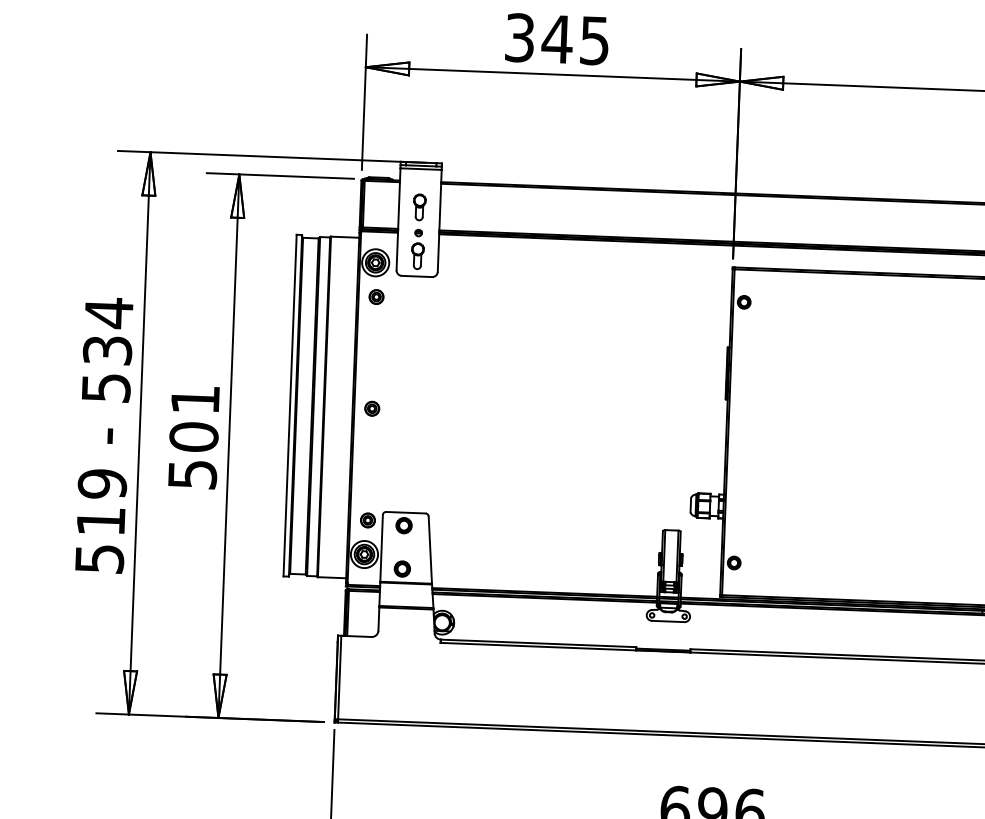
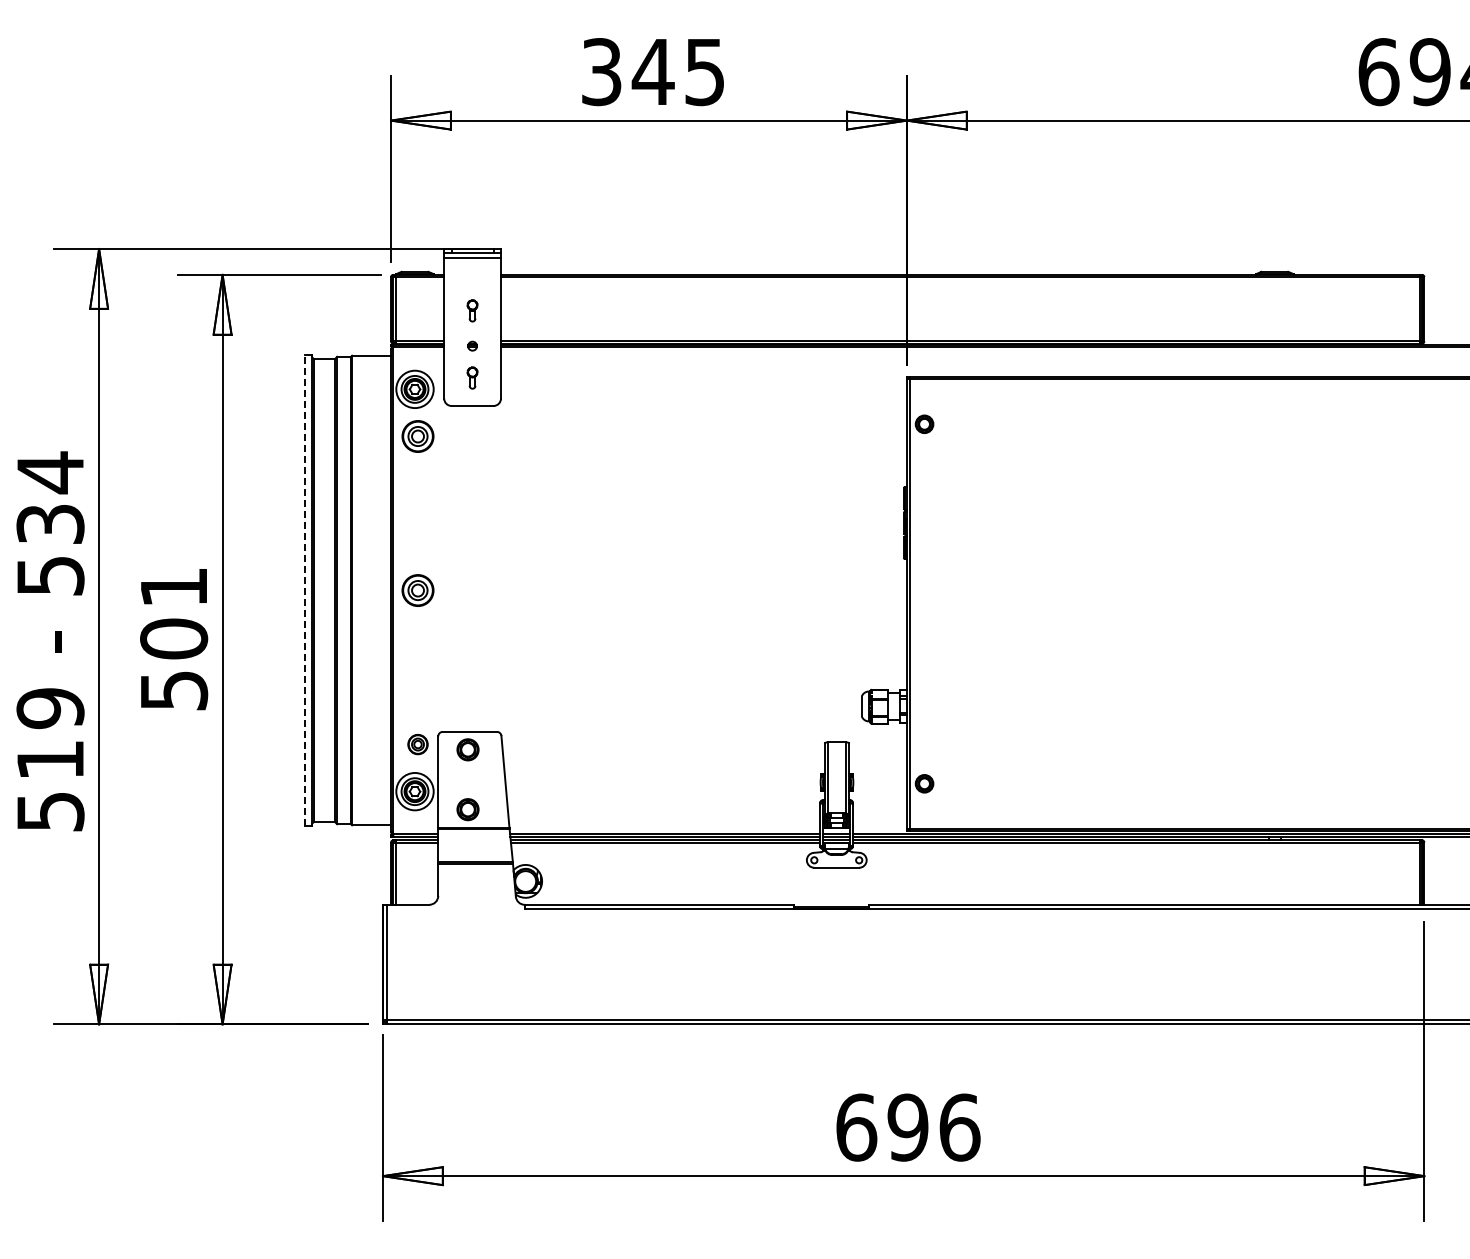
part: (419, 207) -> (472, 310), size x0.6
part: (417, 255) -> (472, 377), size x0.6
part: (376, 297) -> (417, 436), size x1.6
line: (289, 405) -> (304, 590), solid -> dashed
part: (371, 408) -> (417, 590), size x1.6

